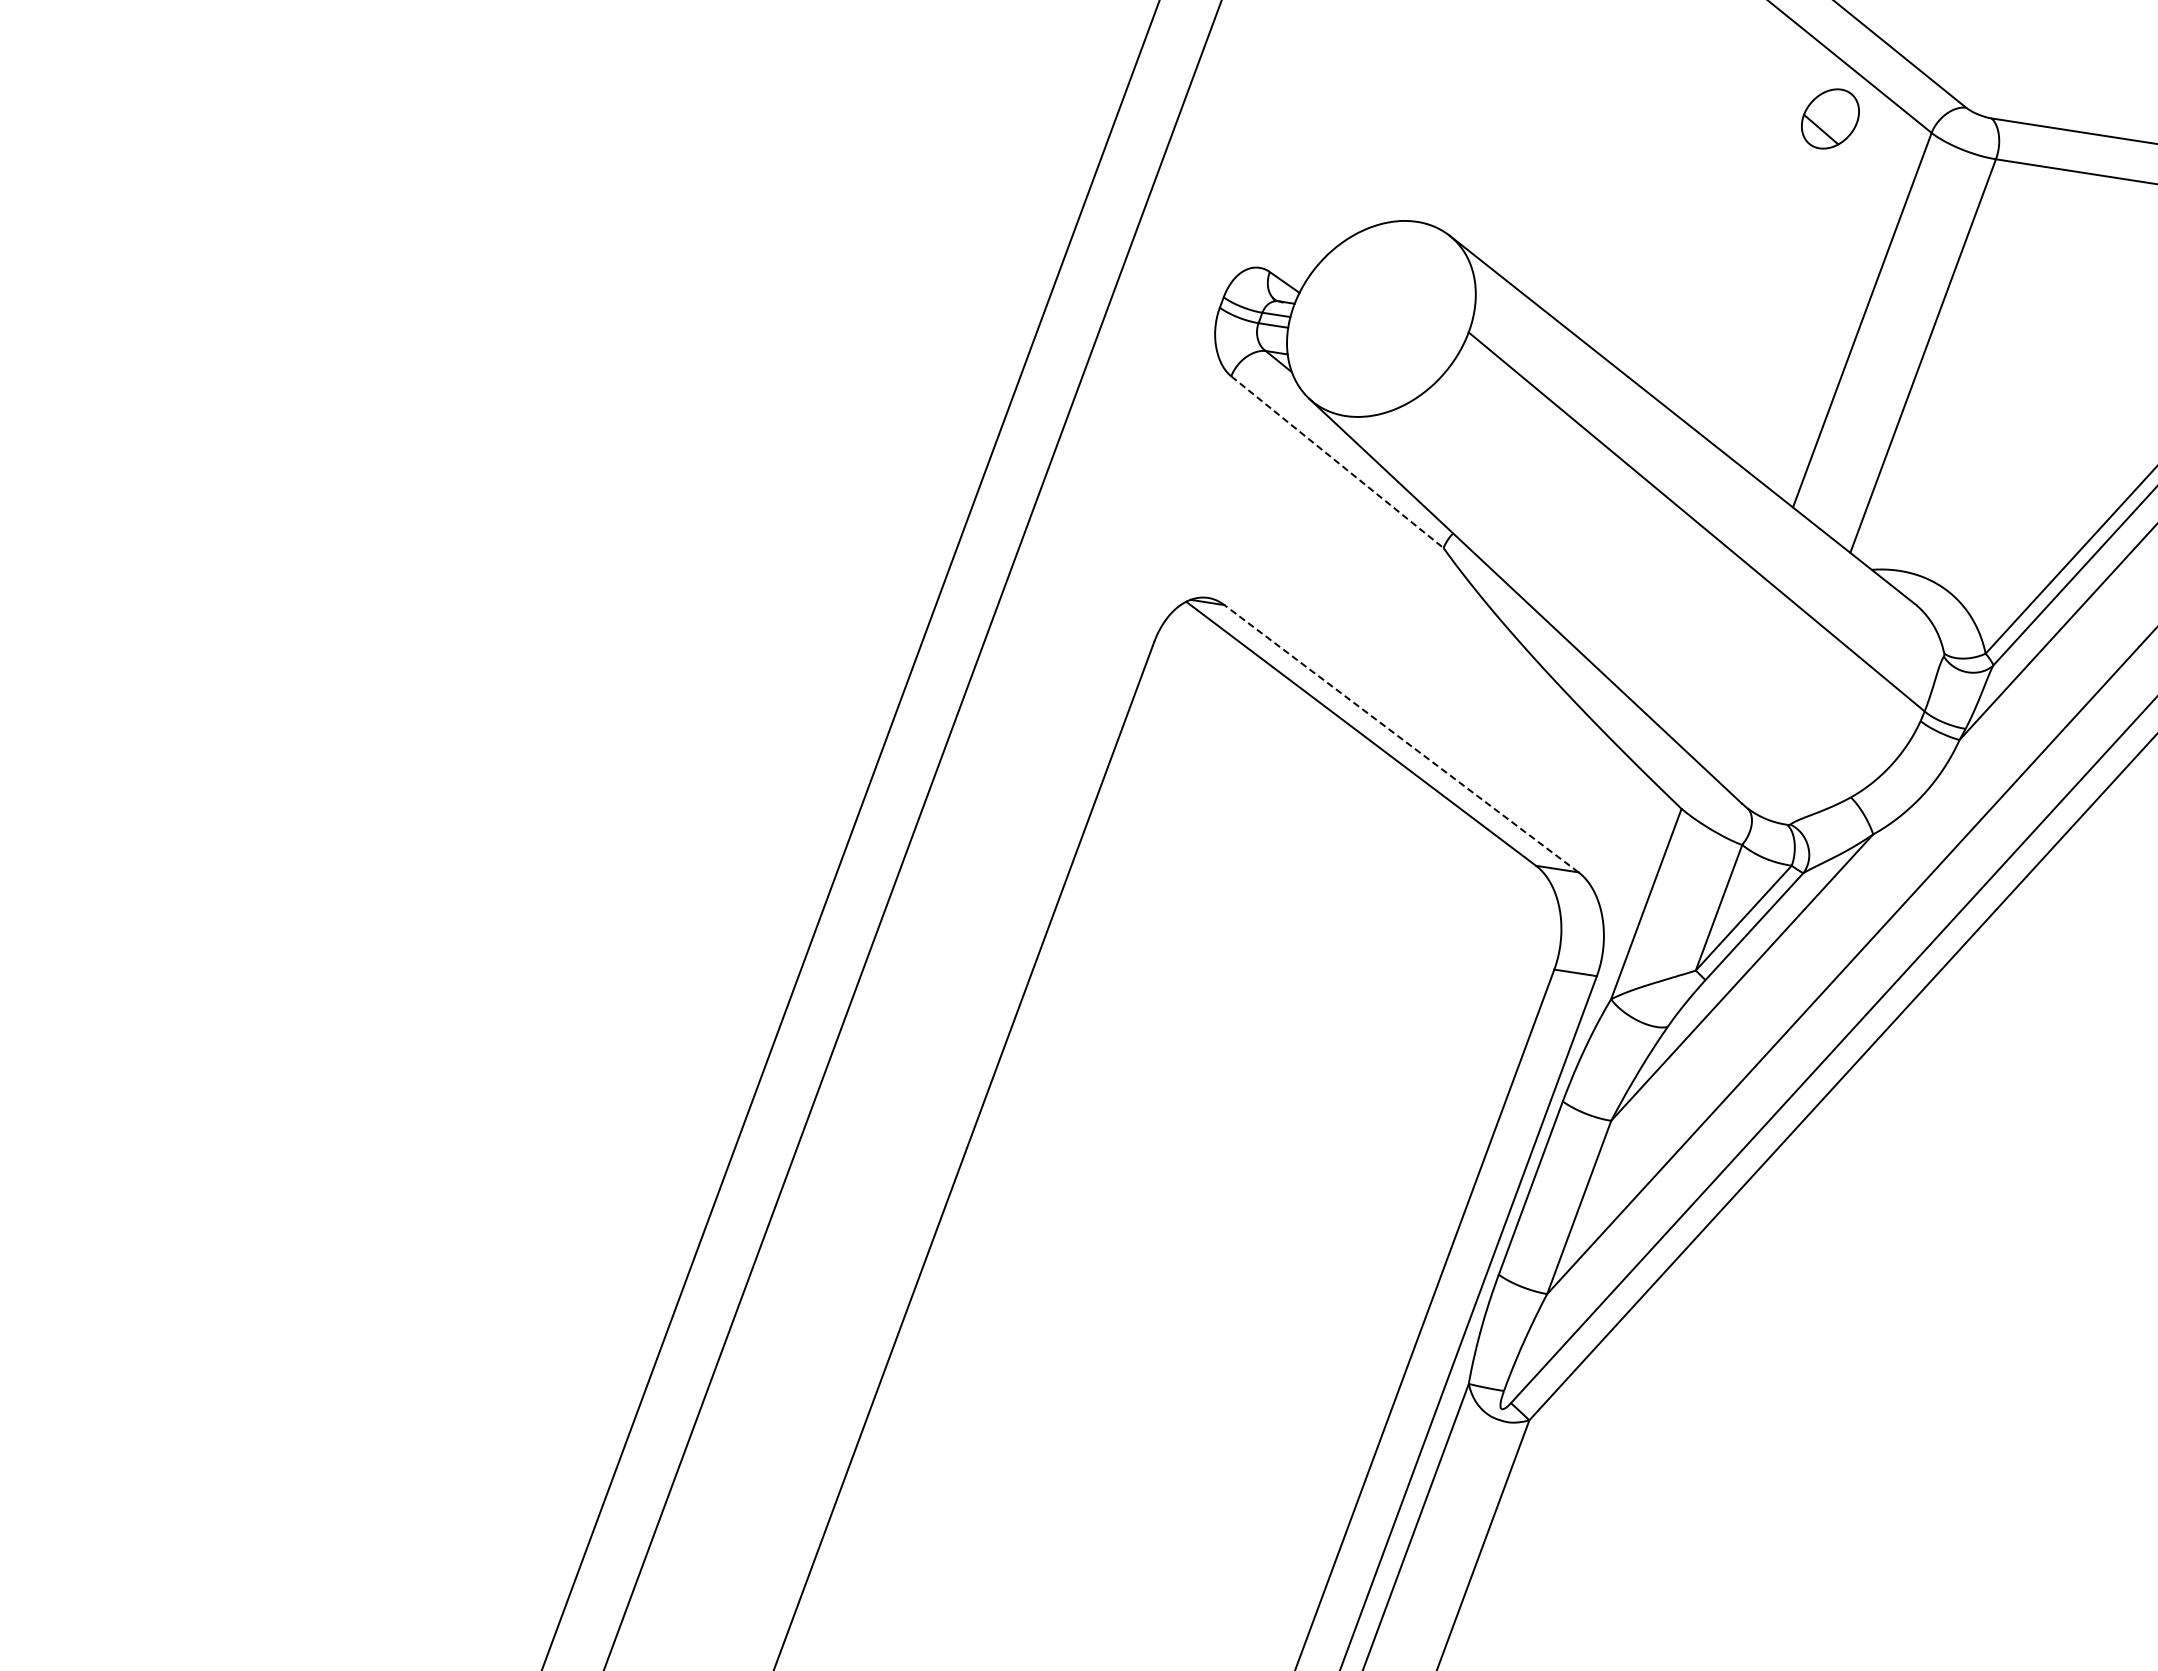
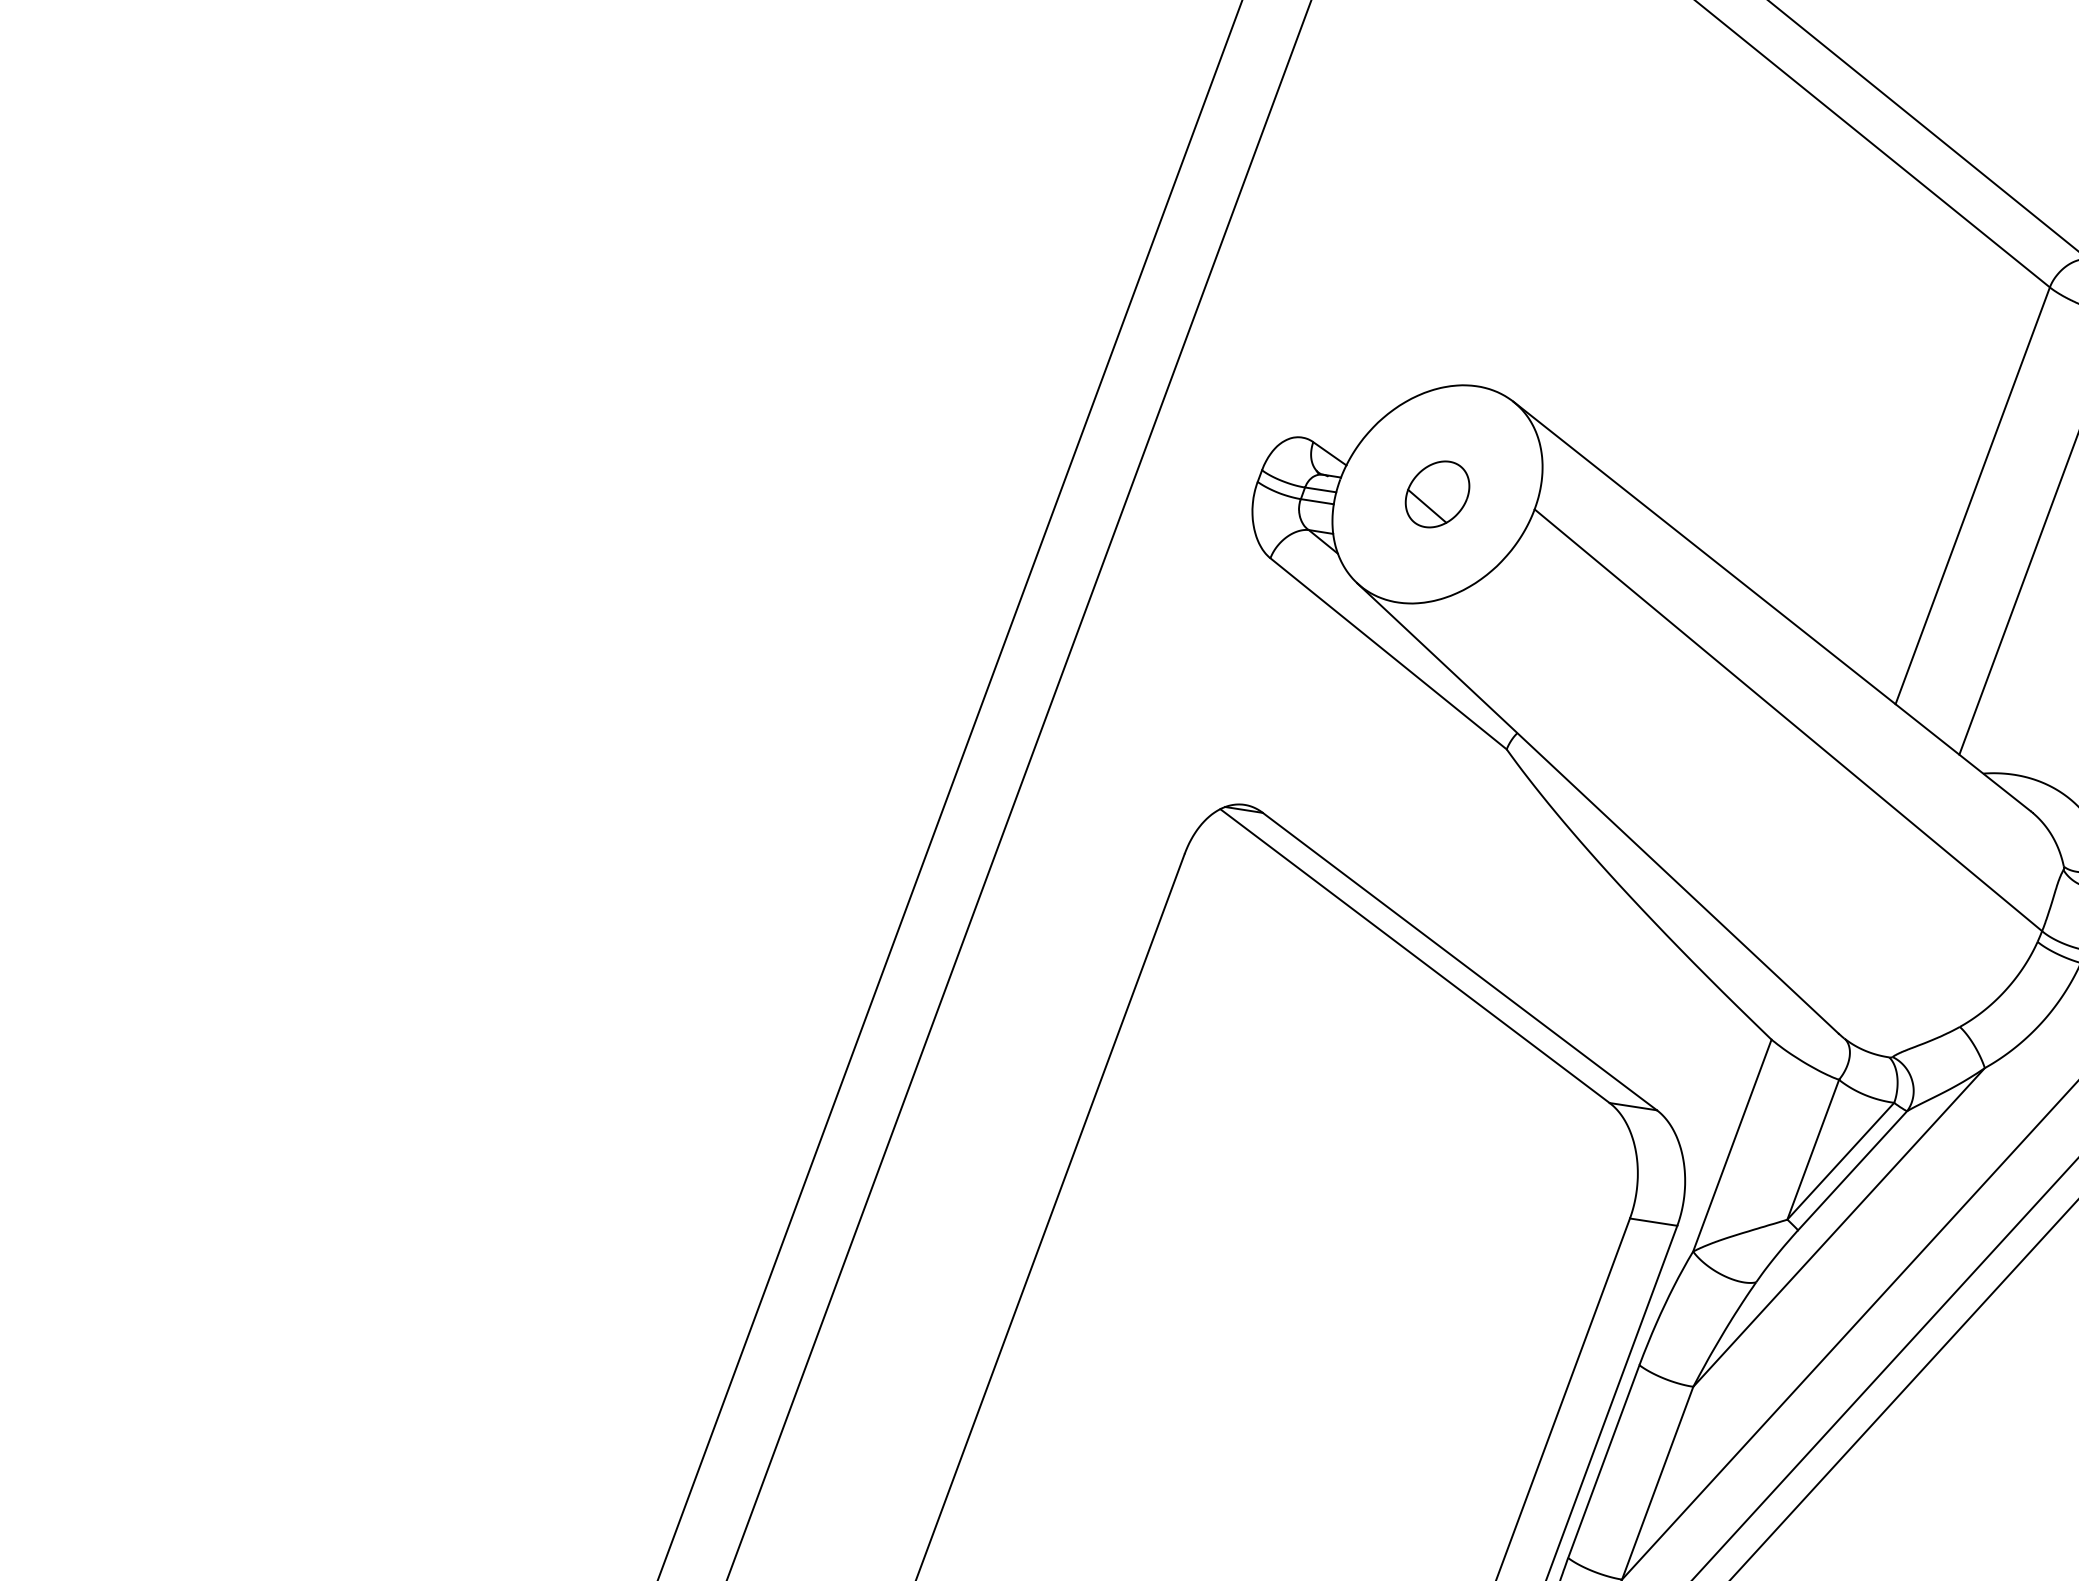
part: (1830, 118) -> (1437, 493), moved
line: (1337, 462) -> (1388, 654), dashed -> solid
line: (1401, 738) -> (1459, 961), dashed -> solid

